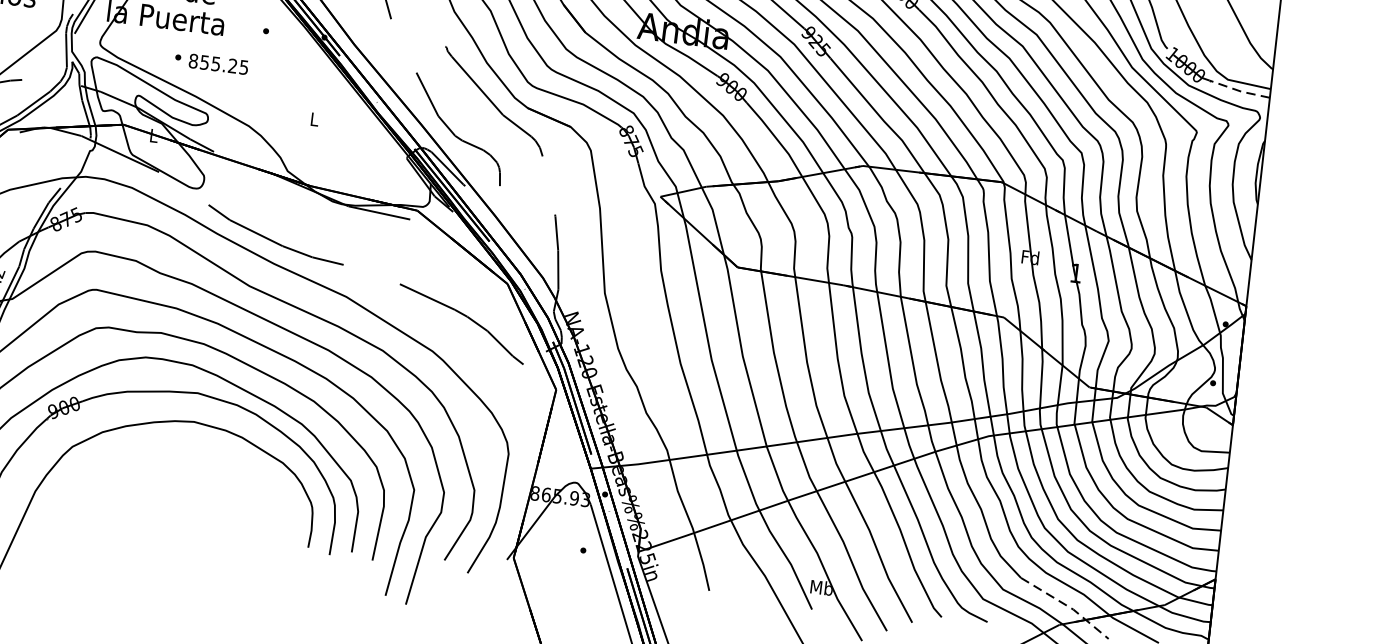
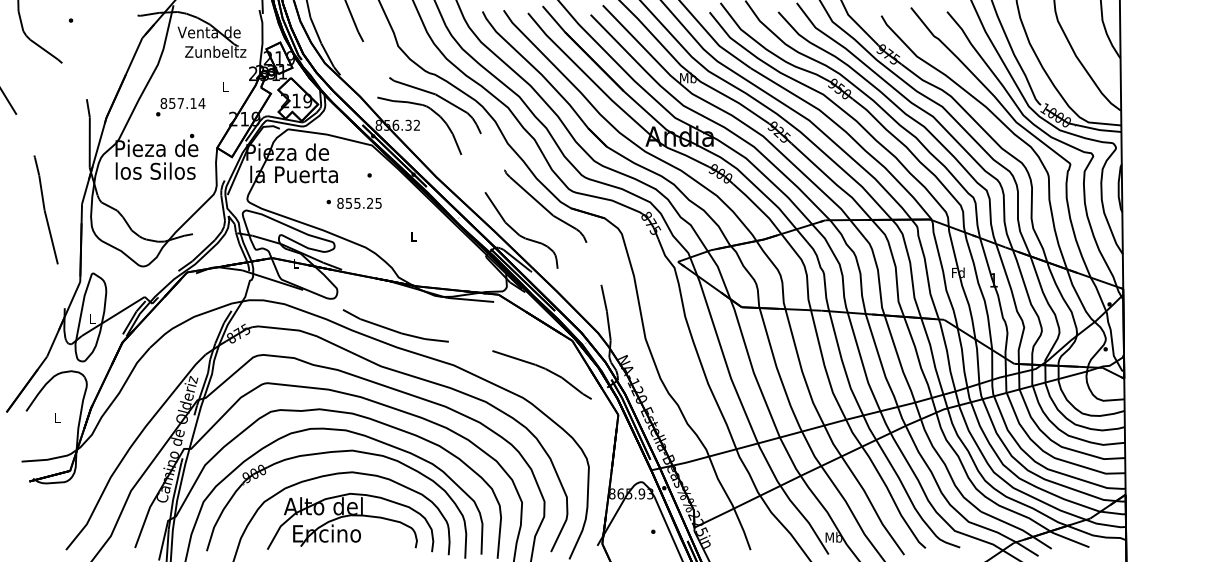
text: (210, 62) -> (353, 202), moved
line: (1238, 90) -> (1097, 129), dashed -> solid
part: (183, 488) -> (350, 522), added
line: (1067, 606) -> (1018, 528), dashed -> solid

